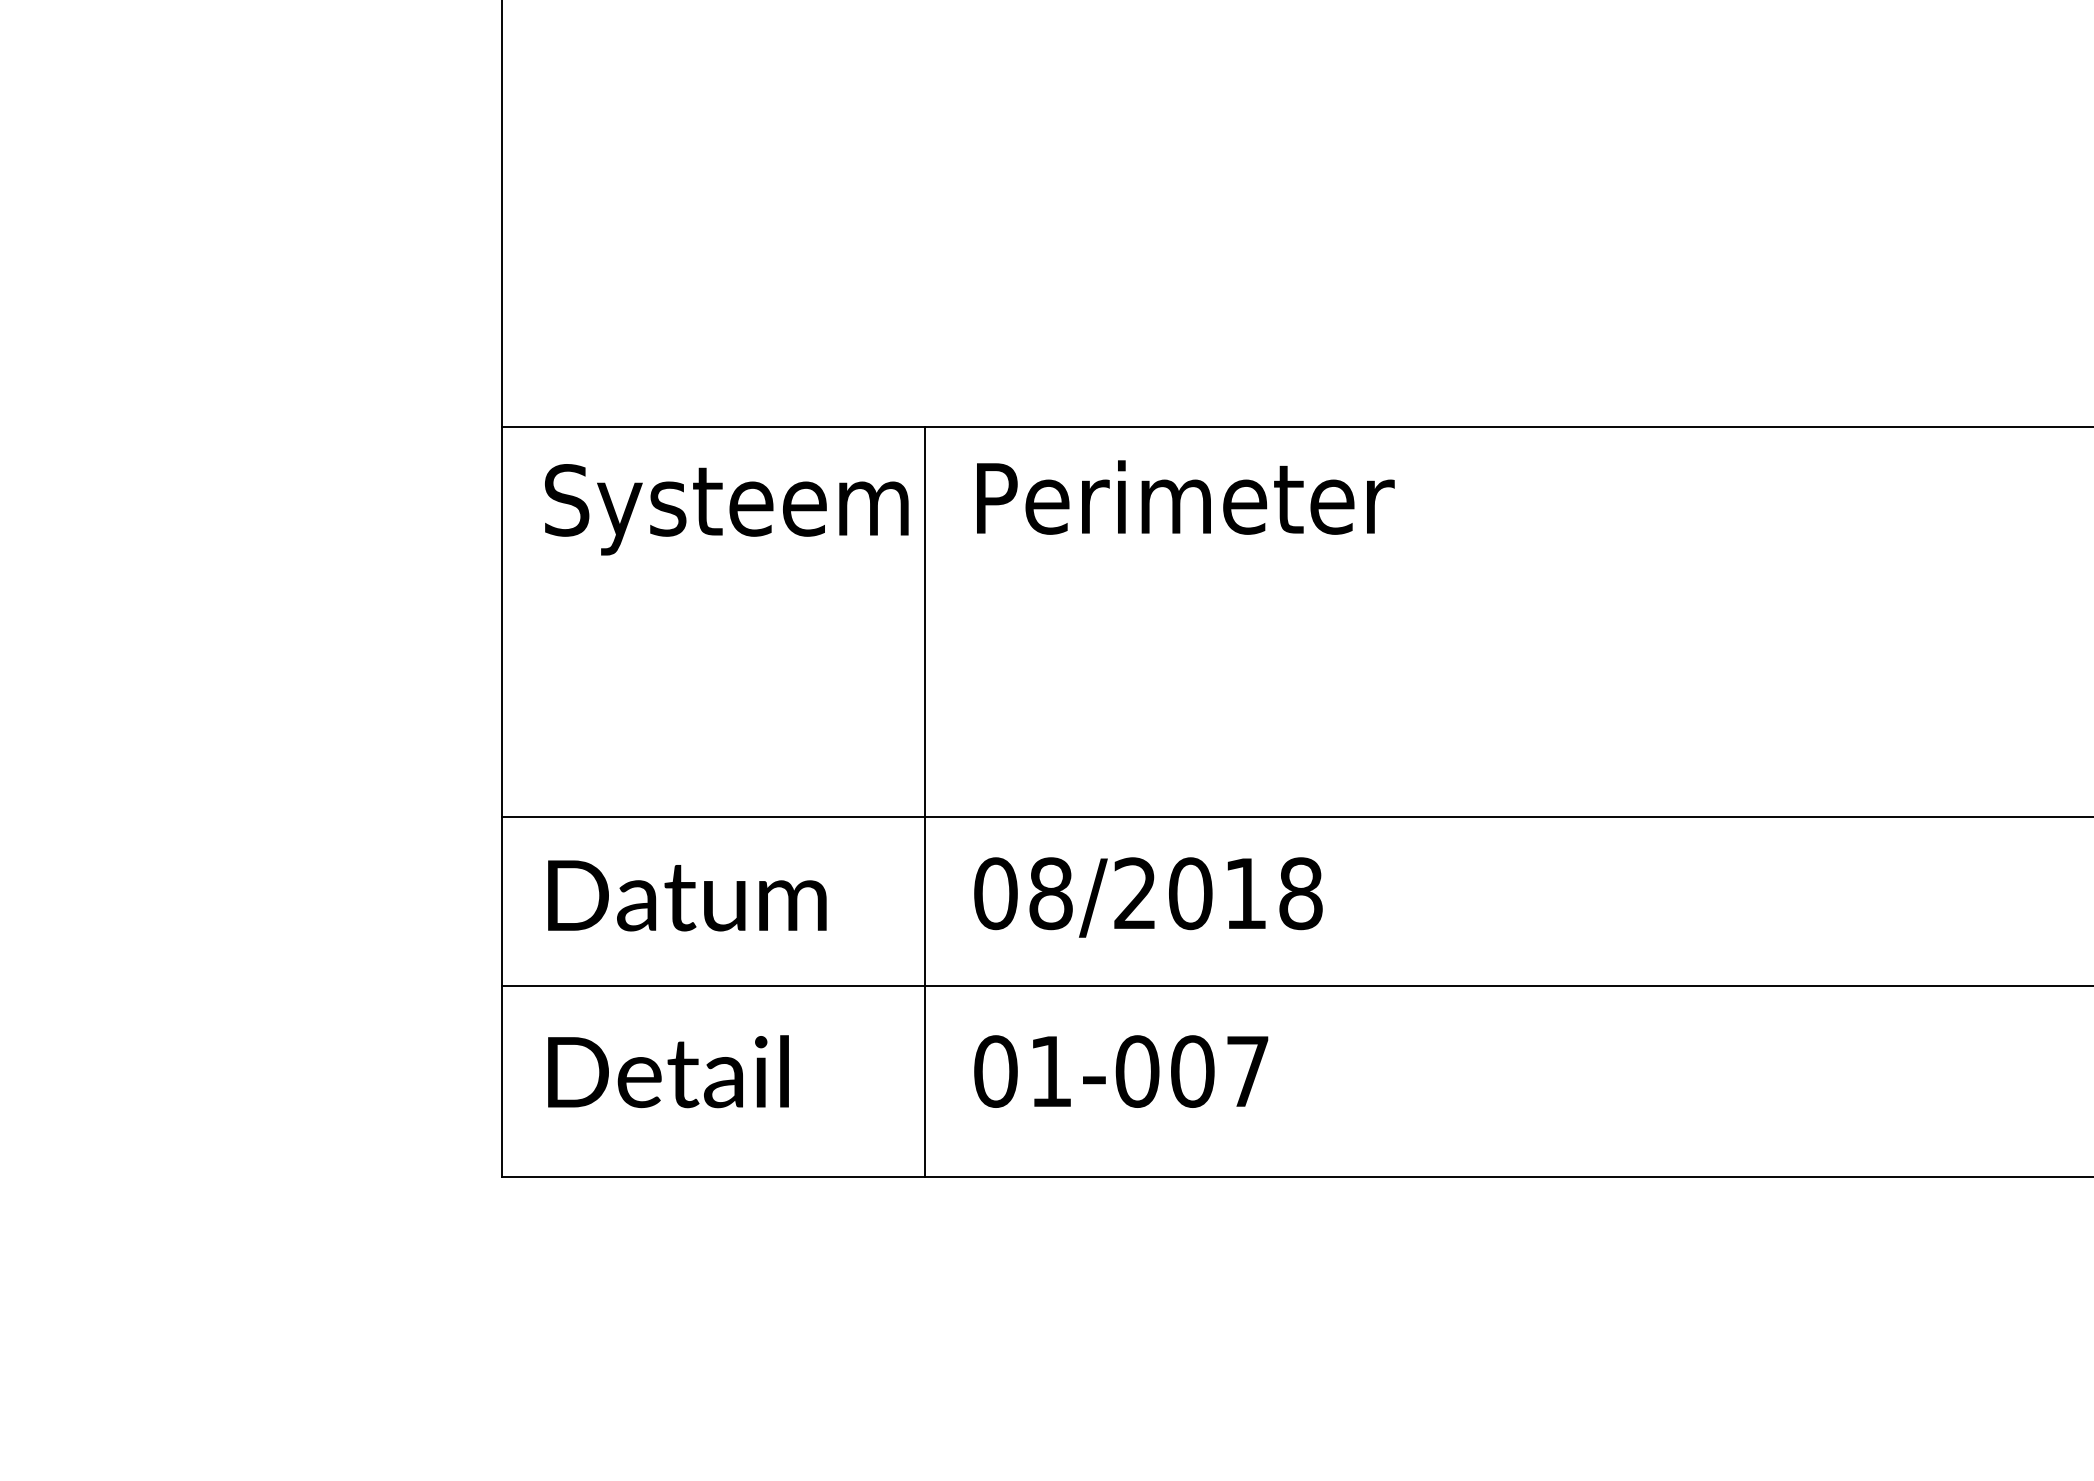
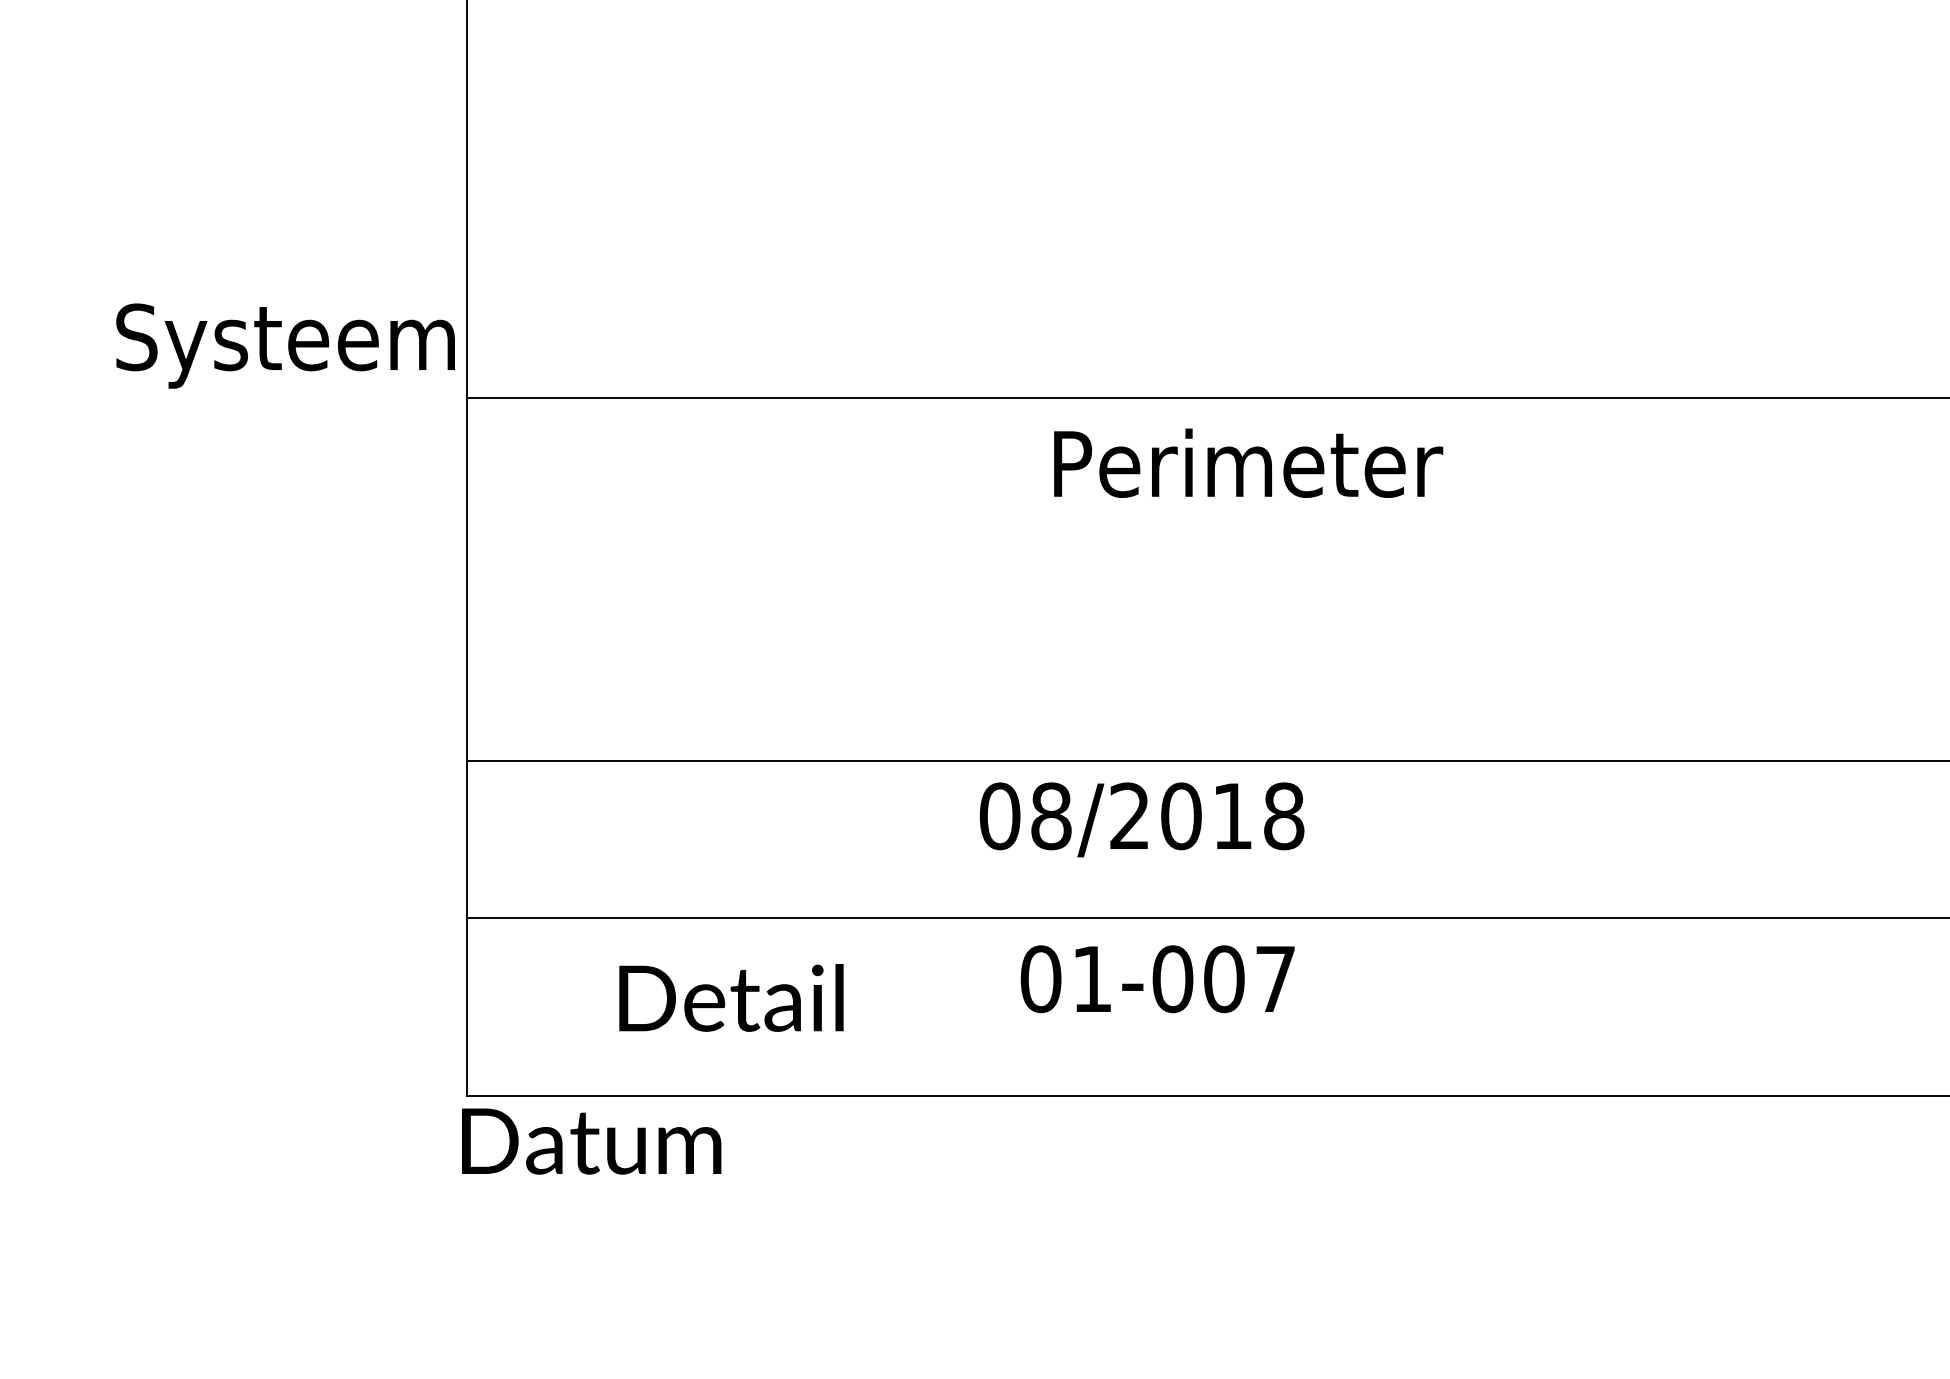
text: (1185, 497) -> (1248, 463), moved
text: (726, 509) -> (285, 345), moved
line: (925, 801) -> (861, 746), removed
text: (687, 895) -> (591, 1141), moved
text: (1148, 897) -> (1142, 819), moved
text: (668, 1071) -> (731, 997), moved
text: (1121, 1071) -> (1158, 979), moved

